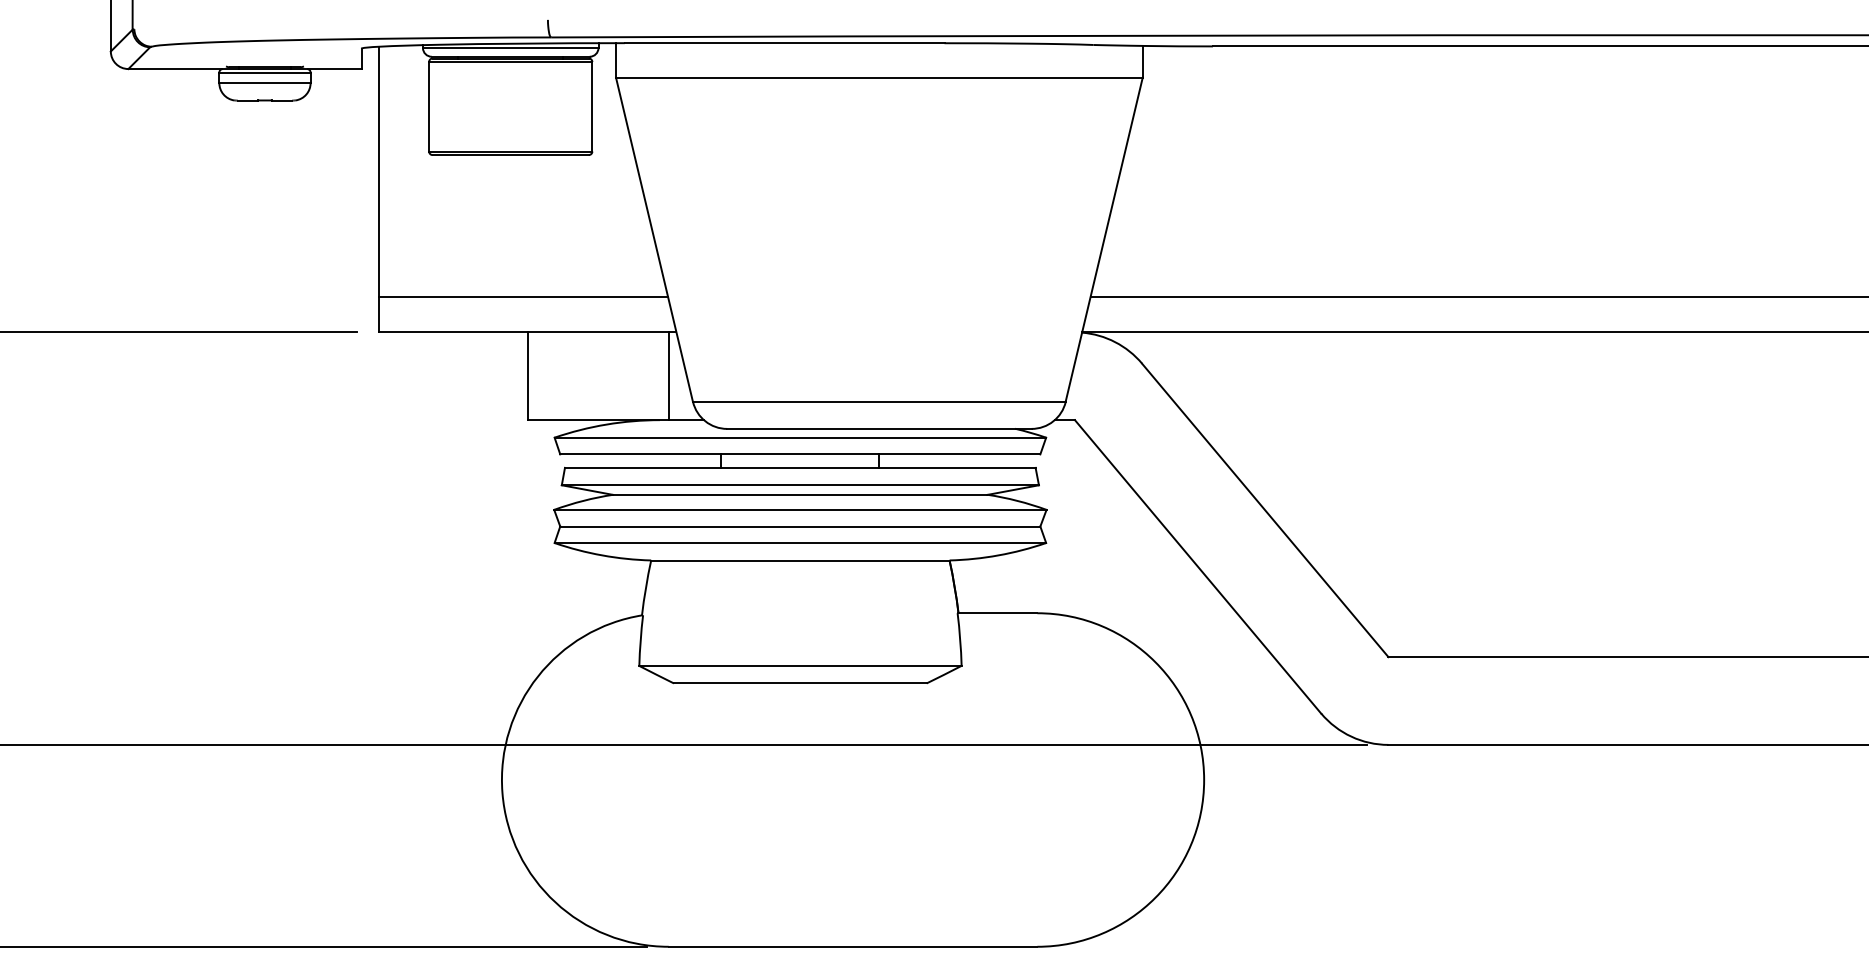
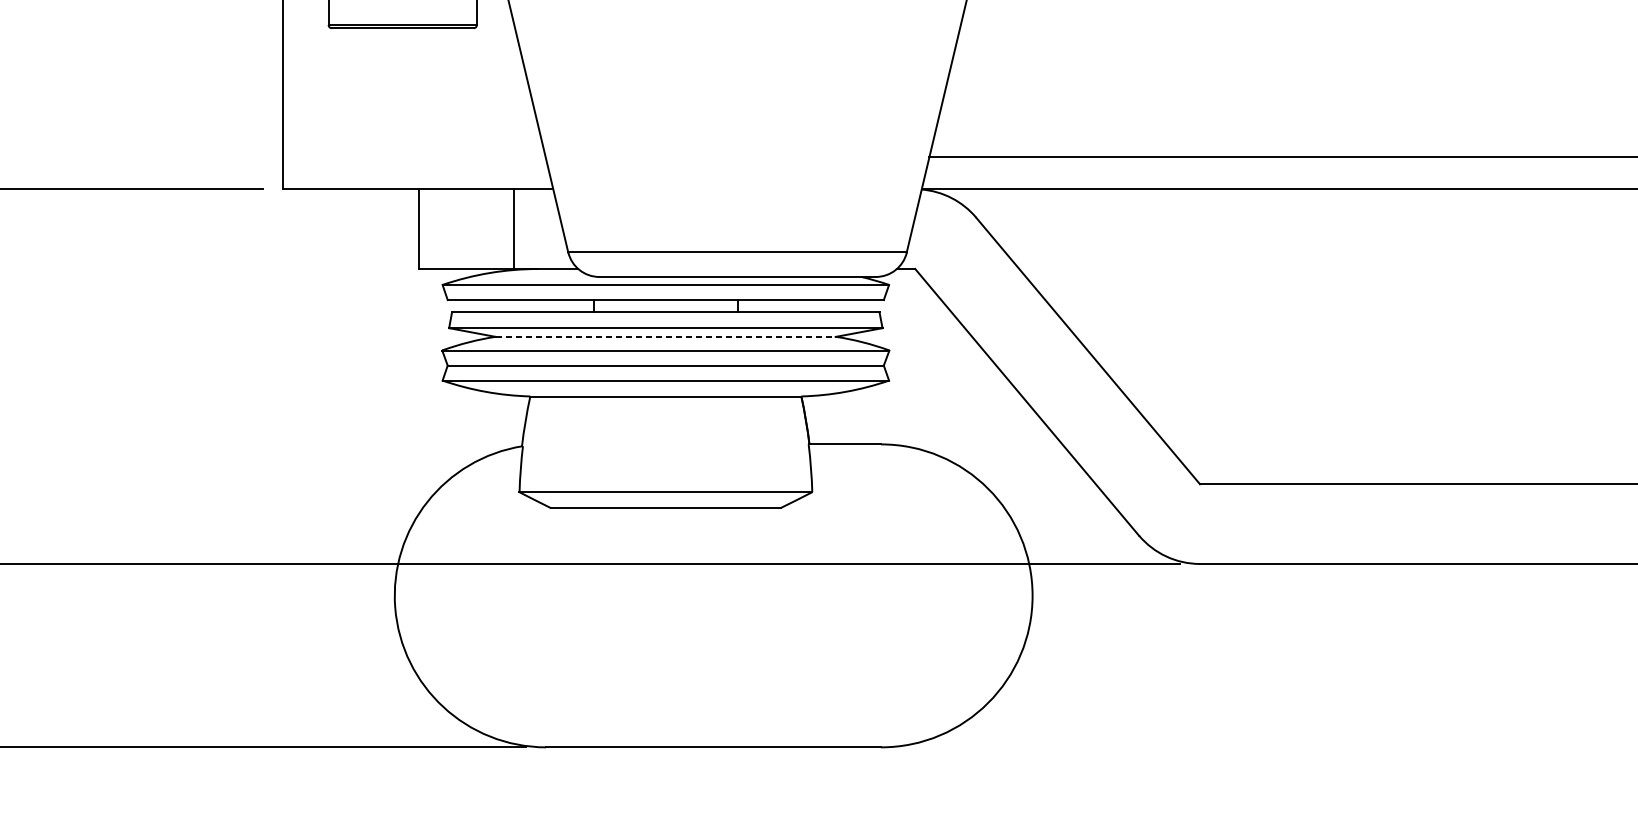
line: (523, 297) -> (414, 157), removed
line: (668, 376) -> (514, 229), moved
line: (800, 494) -> (665, 336), solid -> dashed

